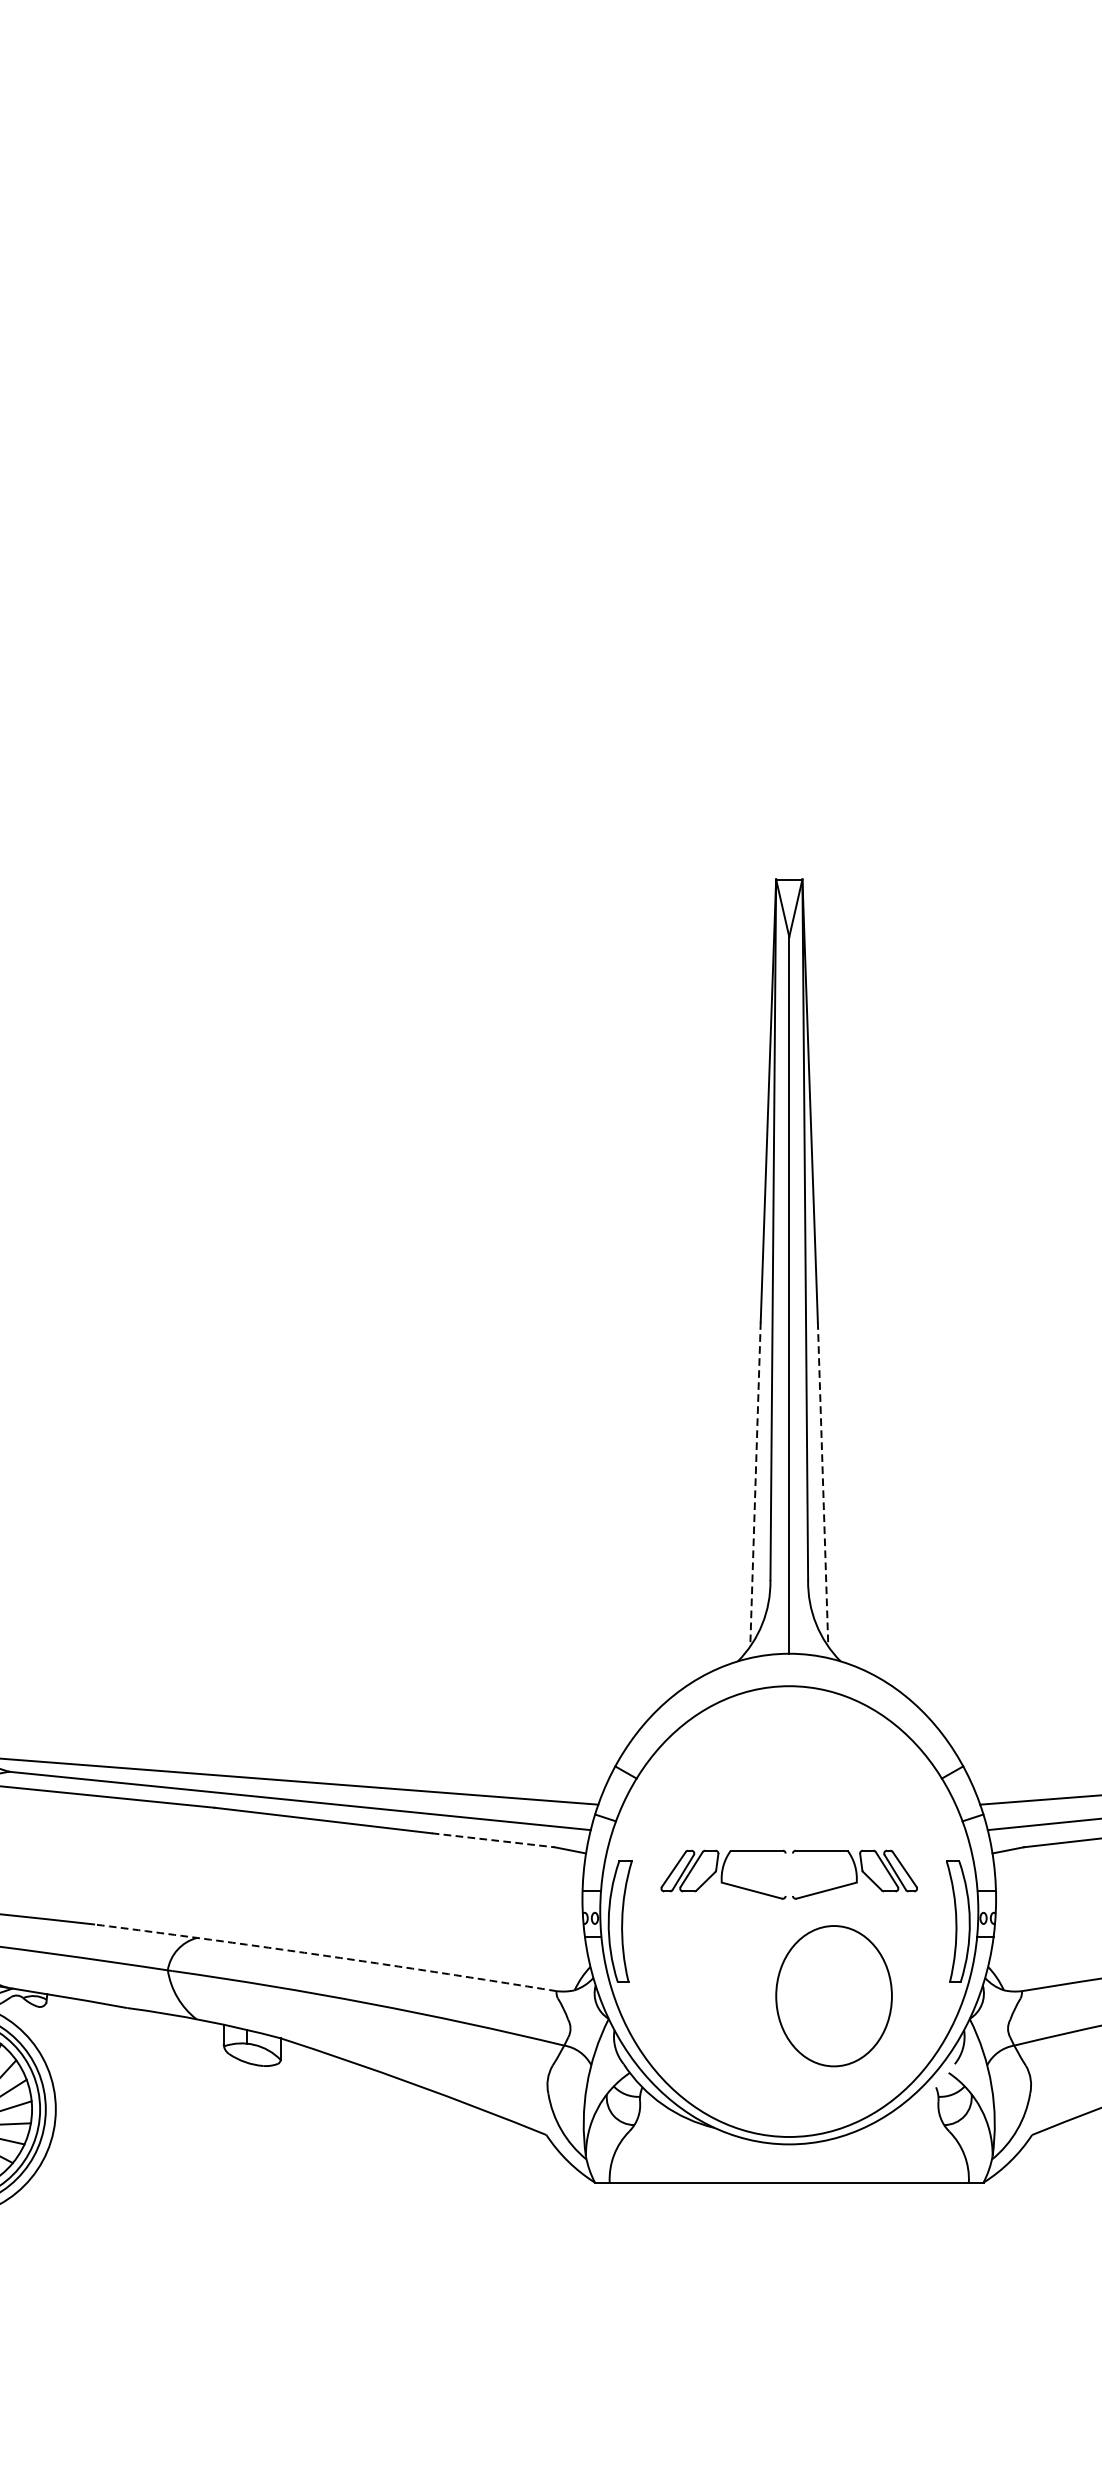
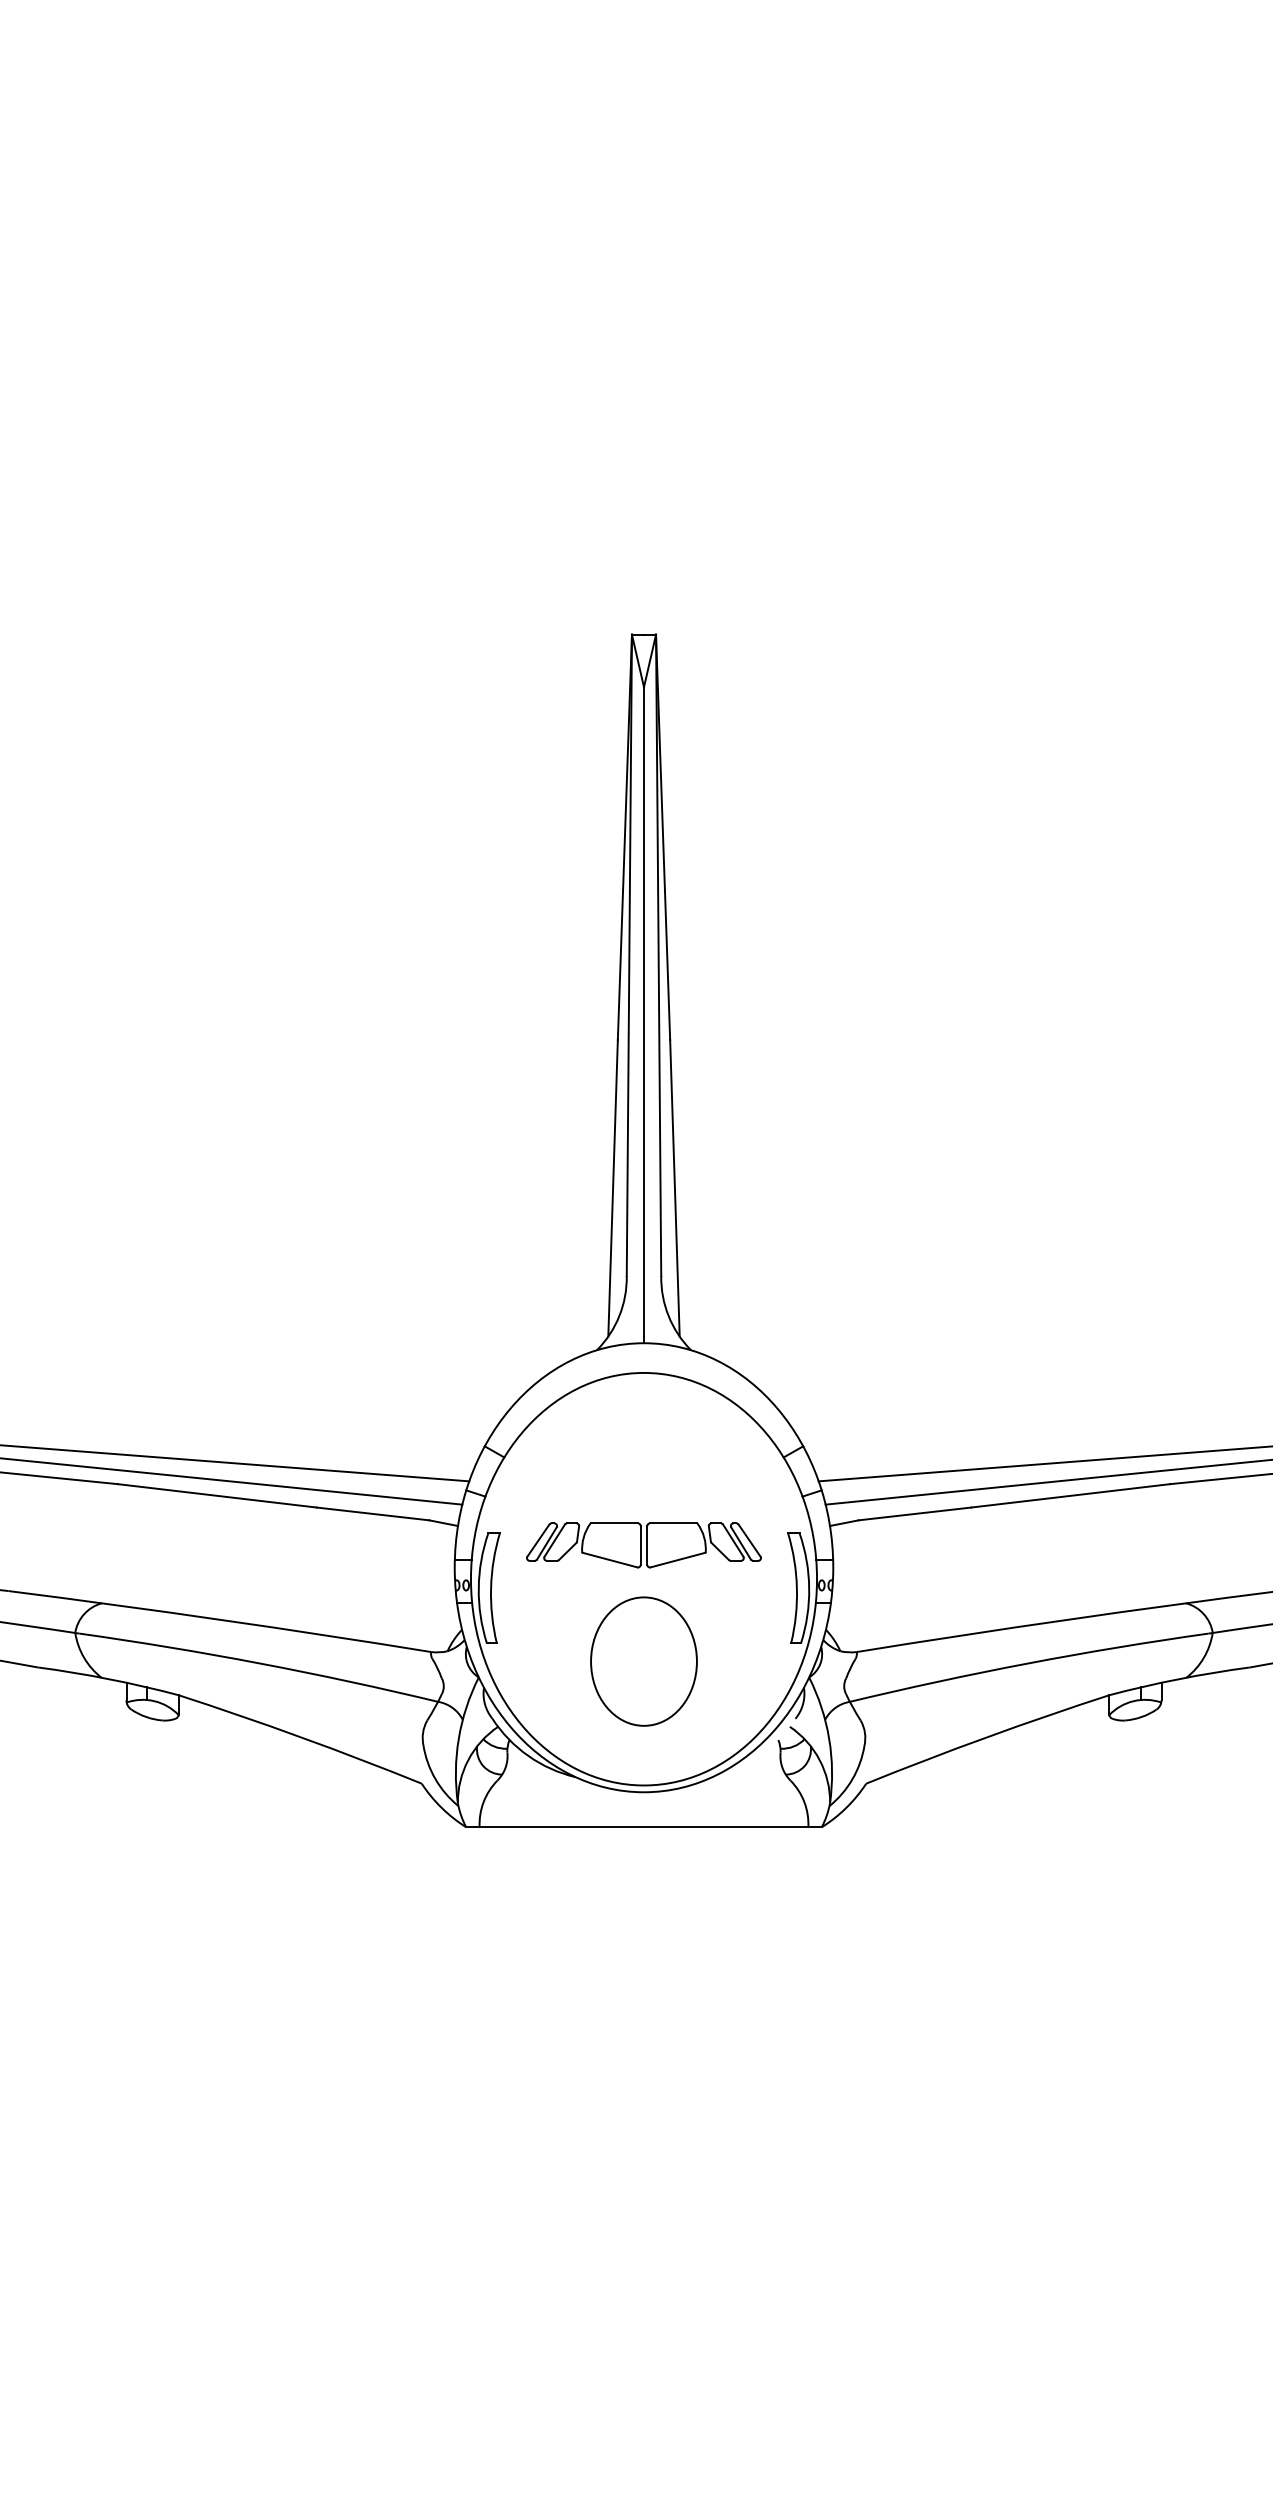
line: (755, 1484) -> (613, 1188), dashed -> solid
line: (822, 1484) -> (674, 1188), dashed -> solid
line: (493, 1839) -> (373, 1513), dashed -> solid
line: (785, 1874) -> (640, 1545), added
line: (793, 1874) -> (647, 1545), added
arc: (326, 1955) -> (220, 1619), dashed -> solid
part: (833, 1996) -> (643, 1661), moved

